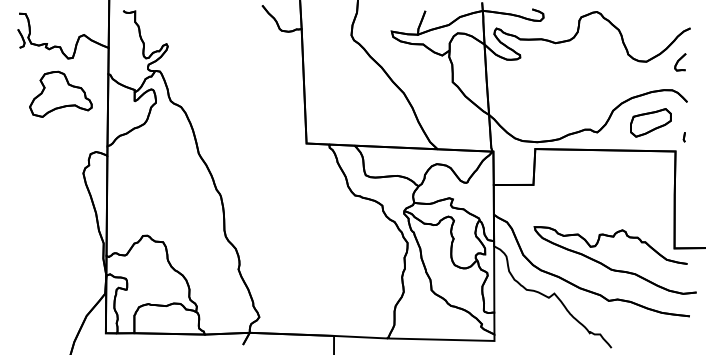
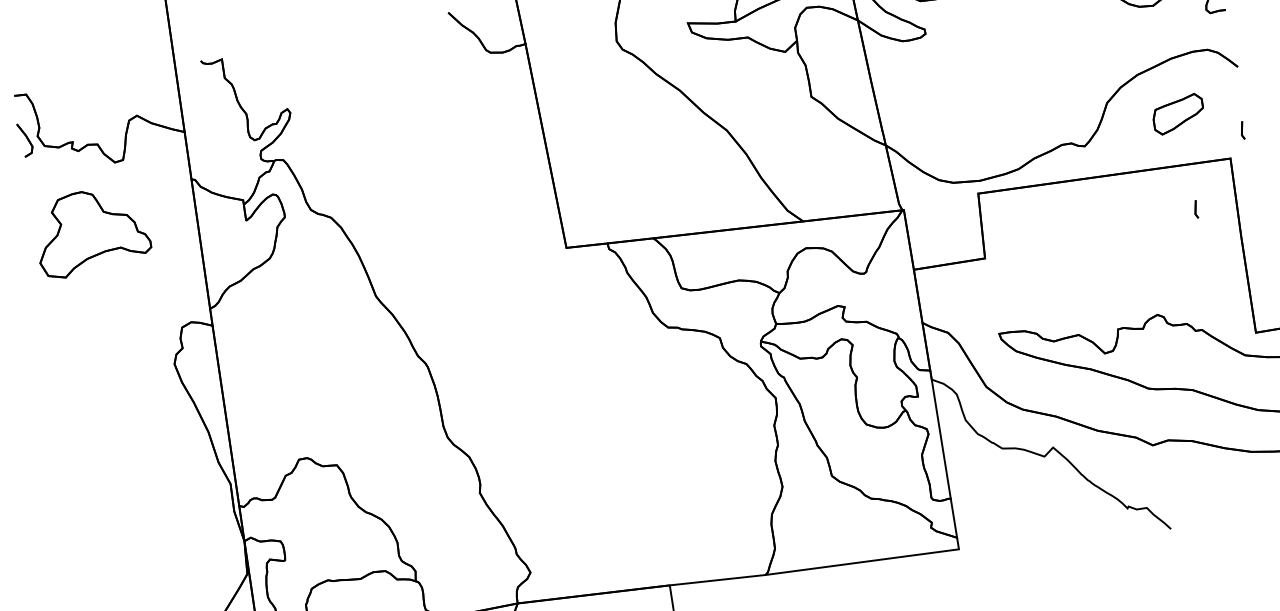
part: (60, 93) -> (91, 230), moved
part: (650, 122) -> (1177, 113), size x0.7
part: (651, 176) -> (1194, 210), added

